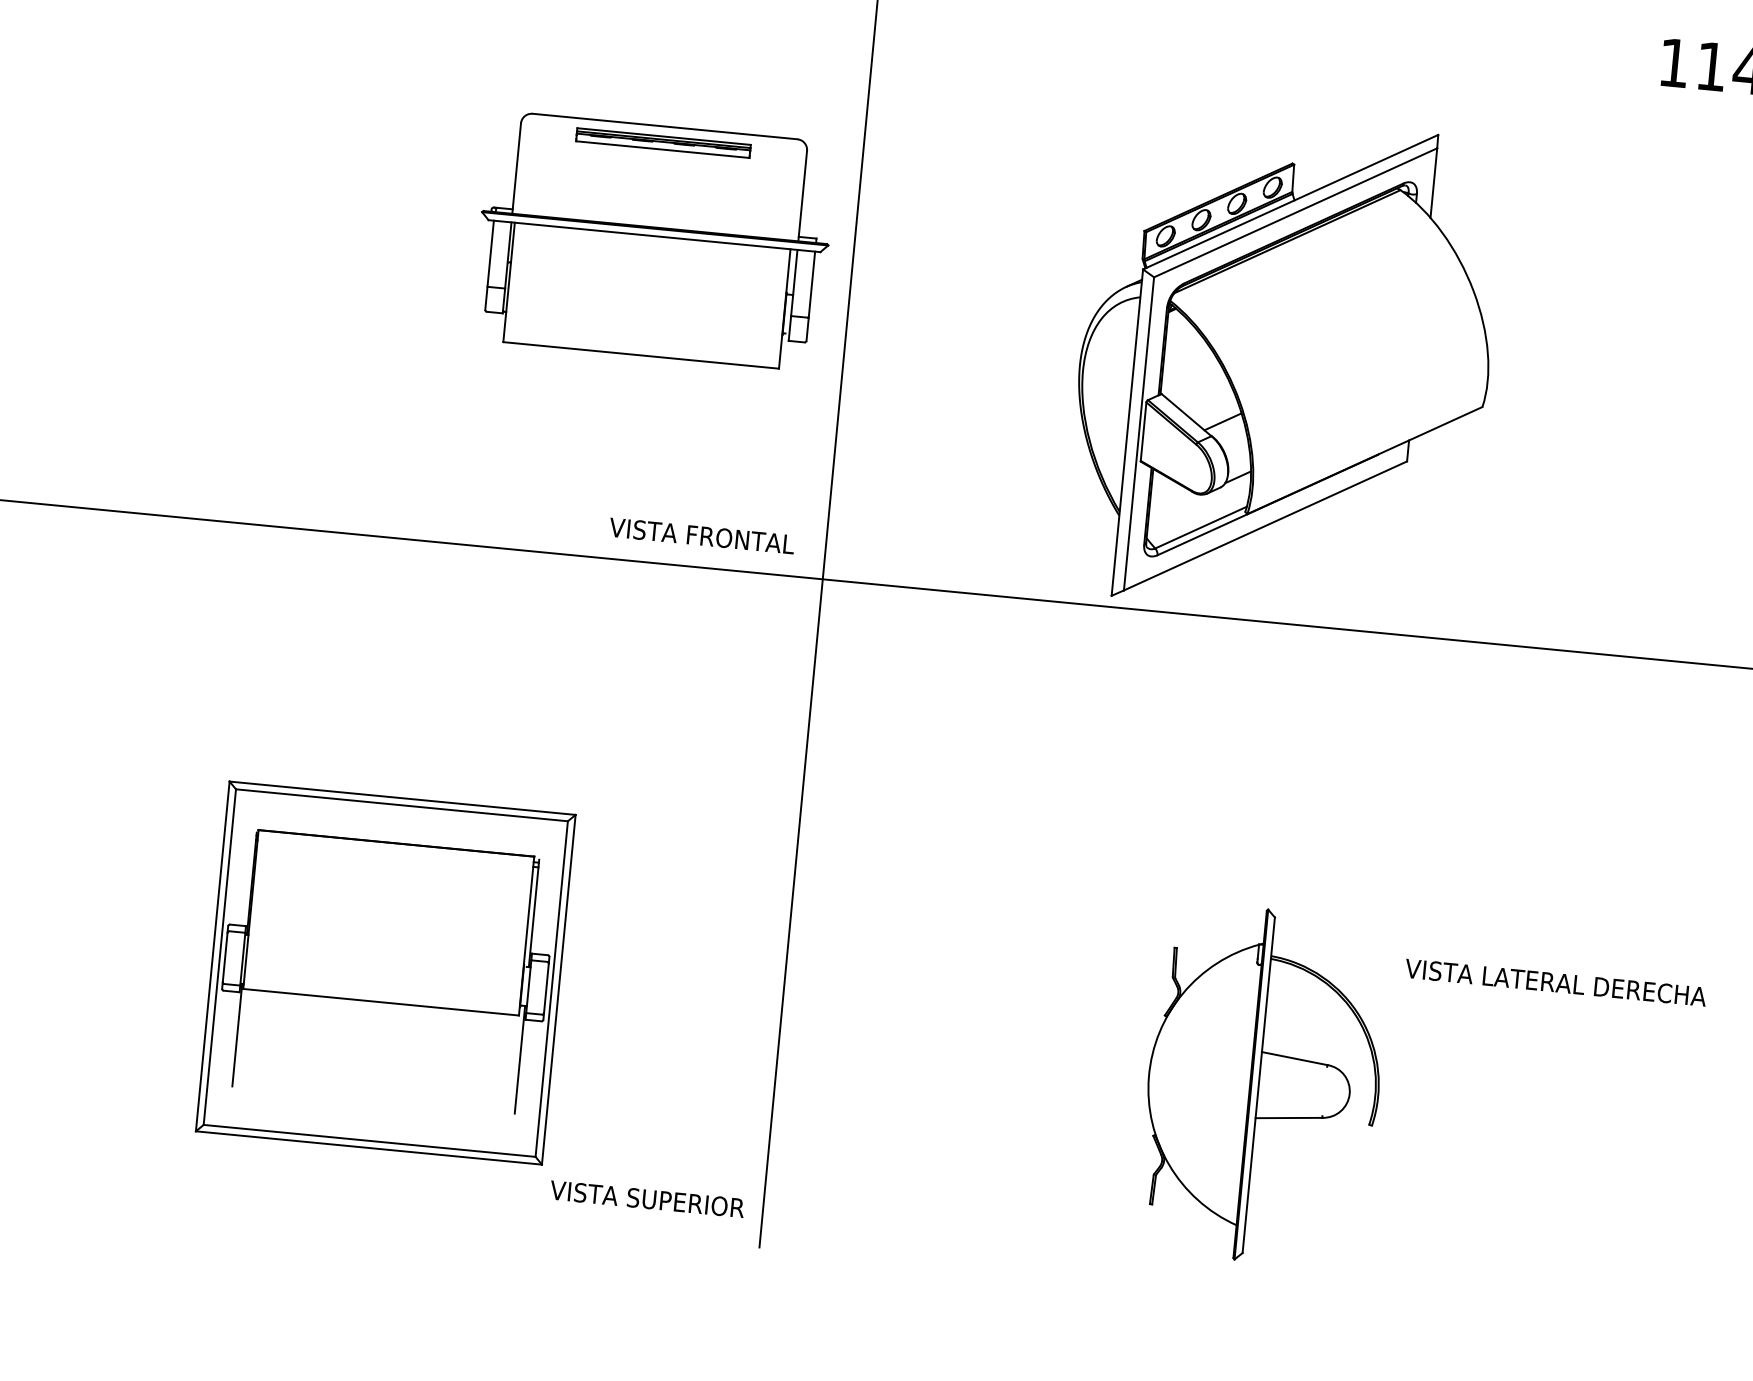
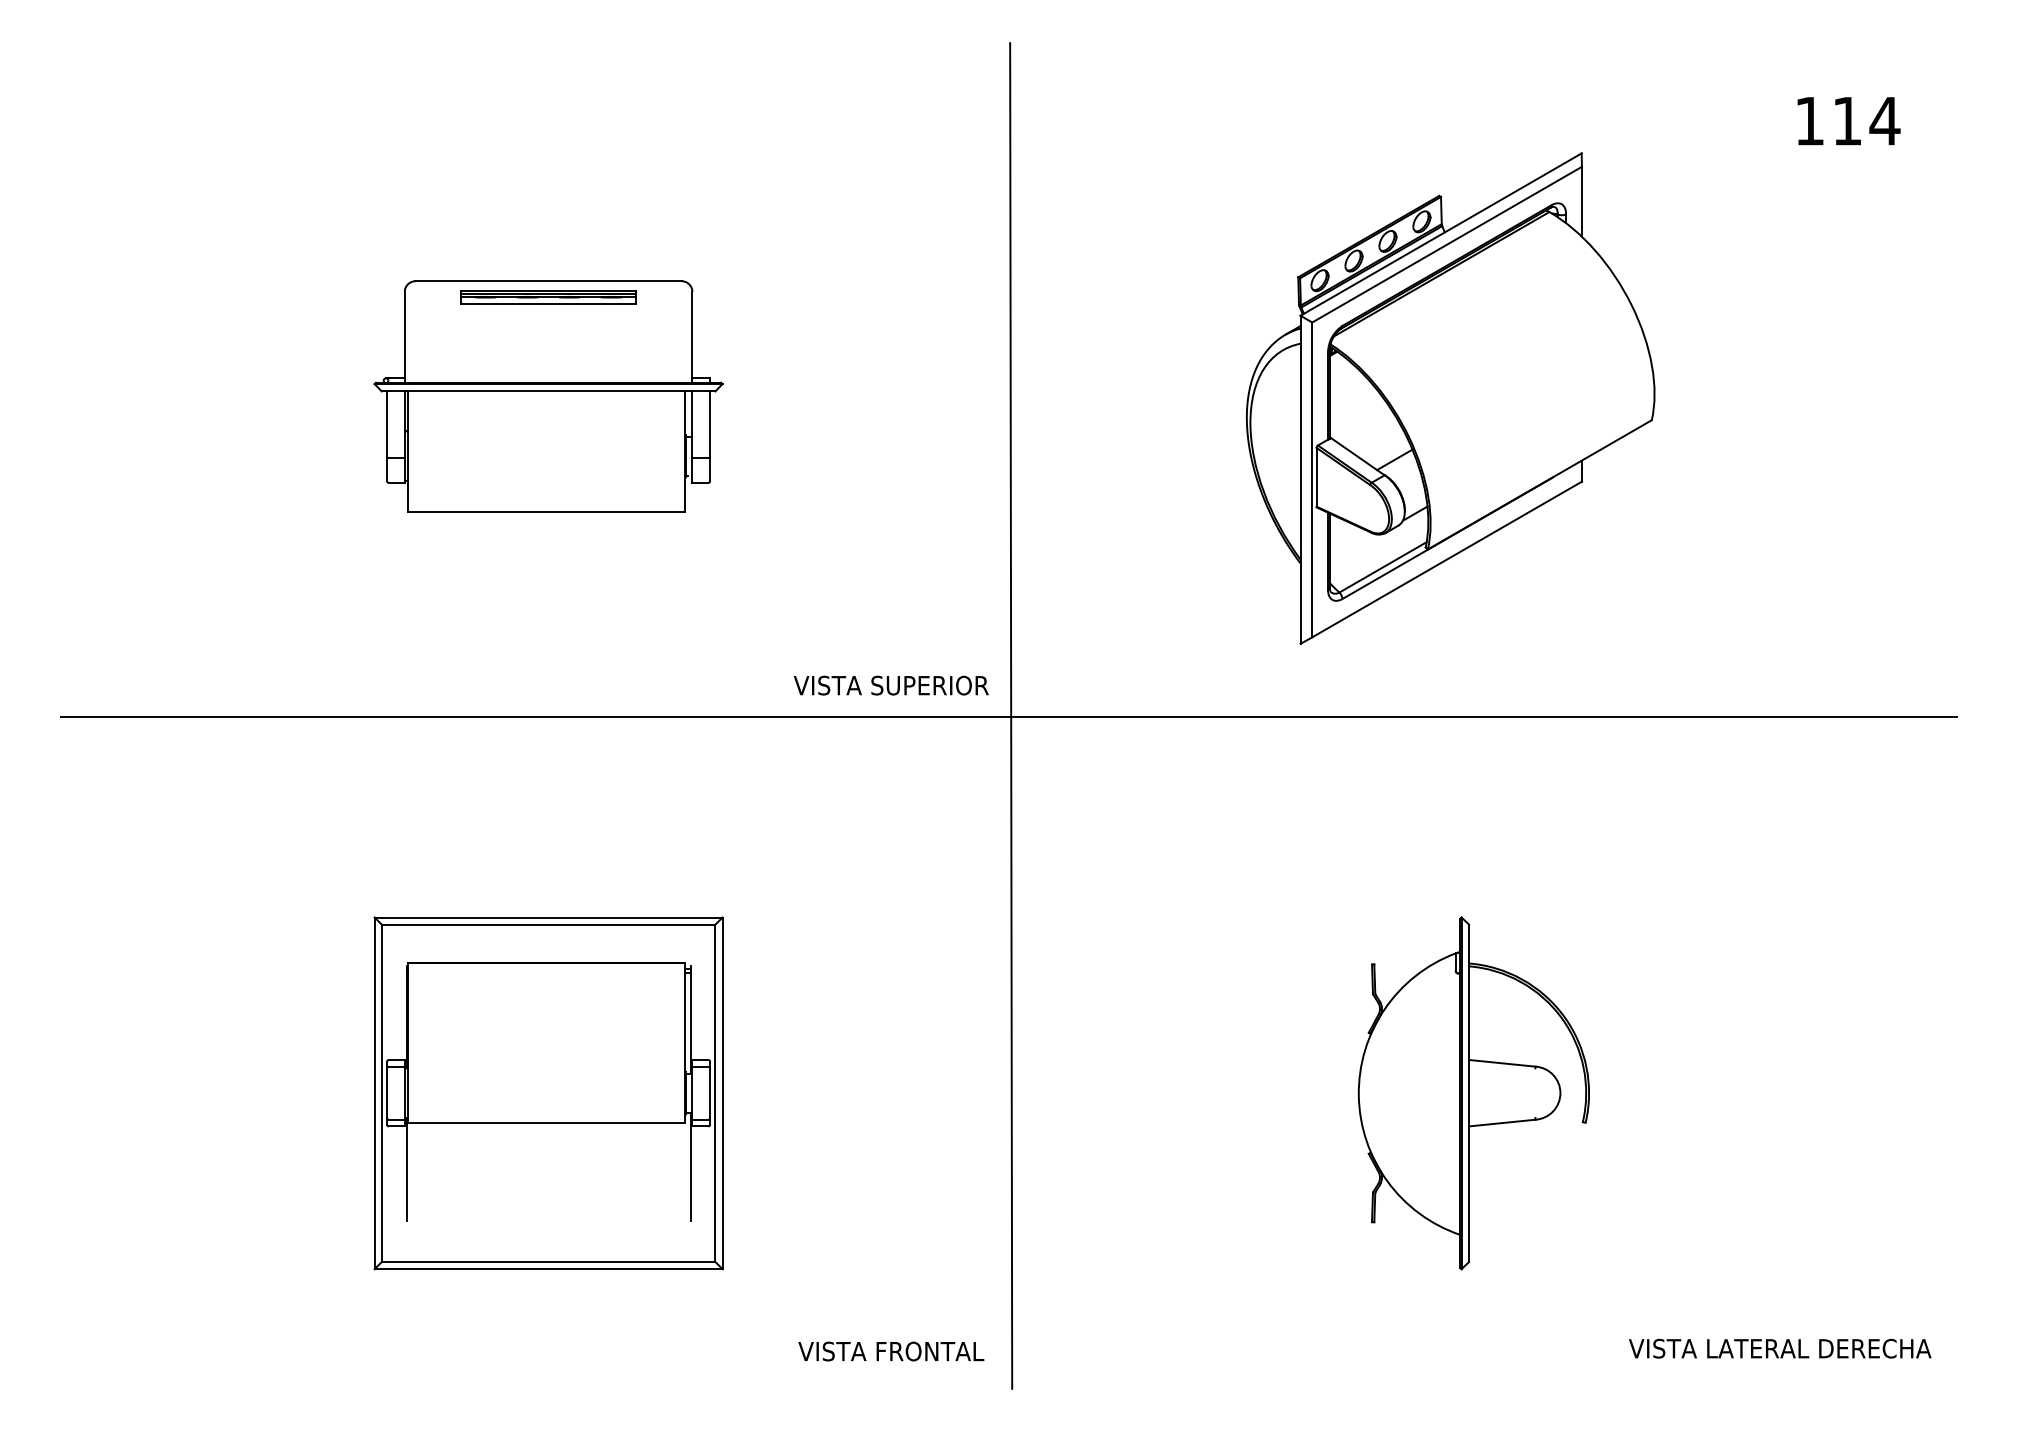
part: (653, 241) -> (548, 396), moved
part: (1284, 366) -> (1450, 398), moved
text: (744, 540) -> (929, 685), VISTA FRONTAL -> VISTA SUPERIOR
part: (385, 973) -> (548, 1093), moved
text: (1556, 982) -> (1780, 1348), moved
part: (1263, 1085) -> (1473, 1093), moved
text: (685, 1202) -> (934, 1351), VISTA SUPERIOR -> VISTA FRONTAL

